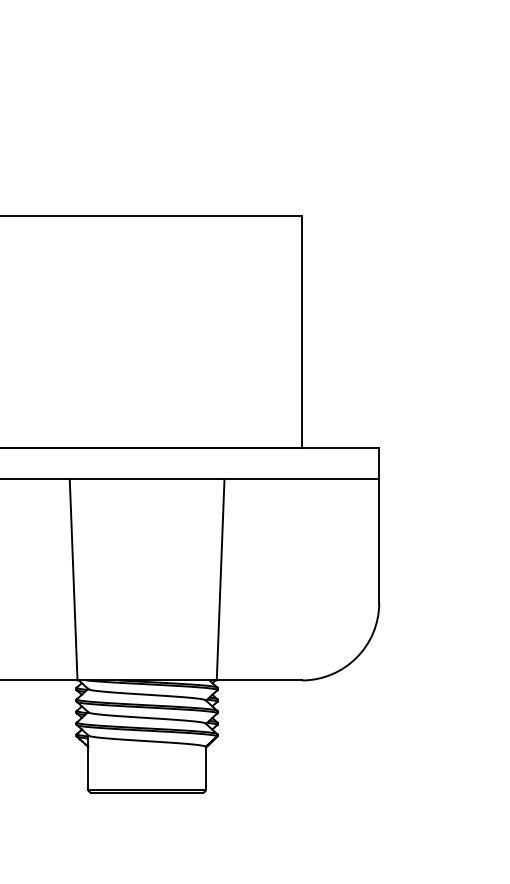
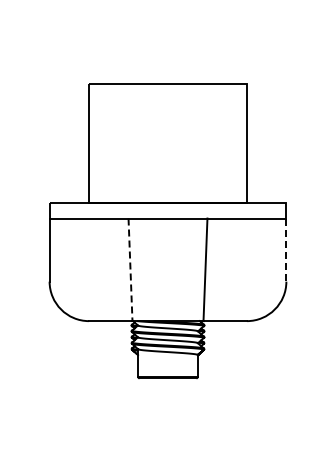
line: (379, 542) -> (286, 250), solid -> dashed
line: (73, 581) -> (130, 270), solid -> dashed

